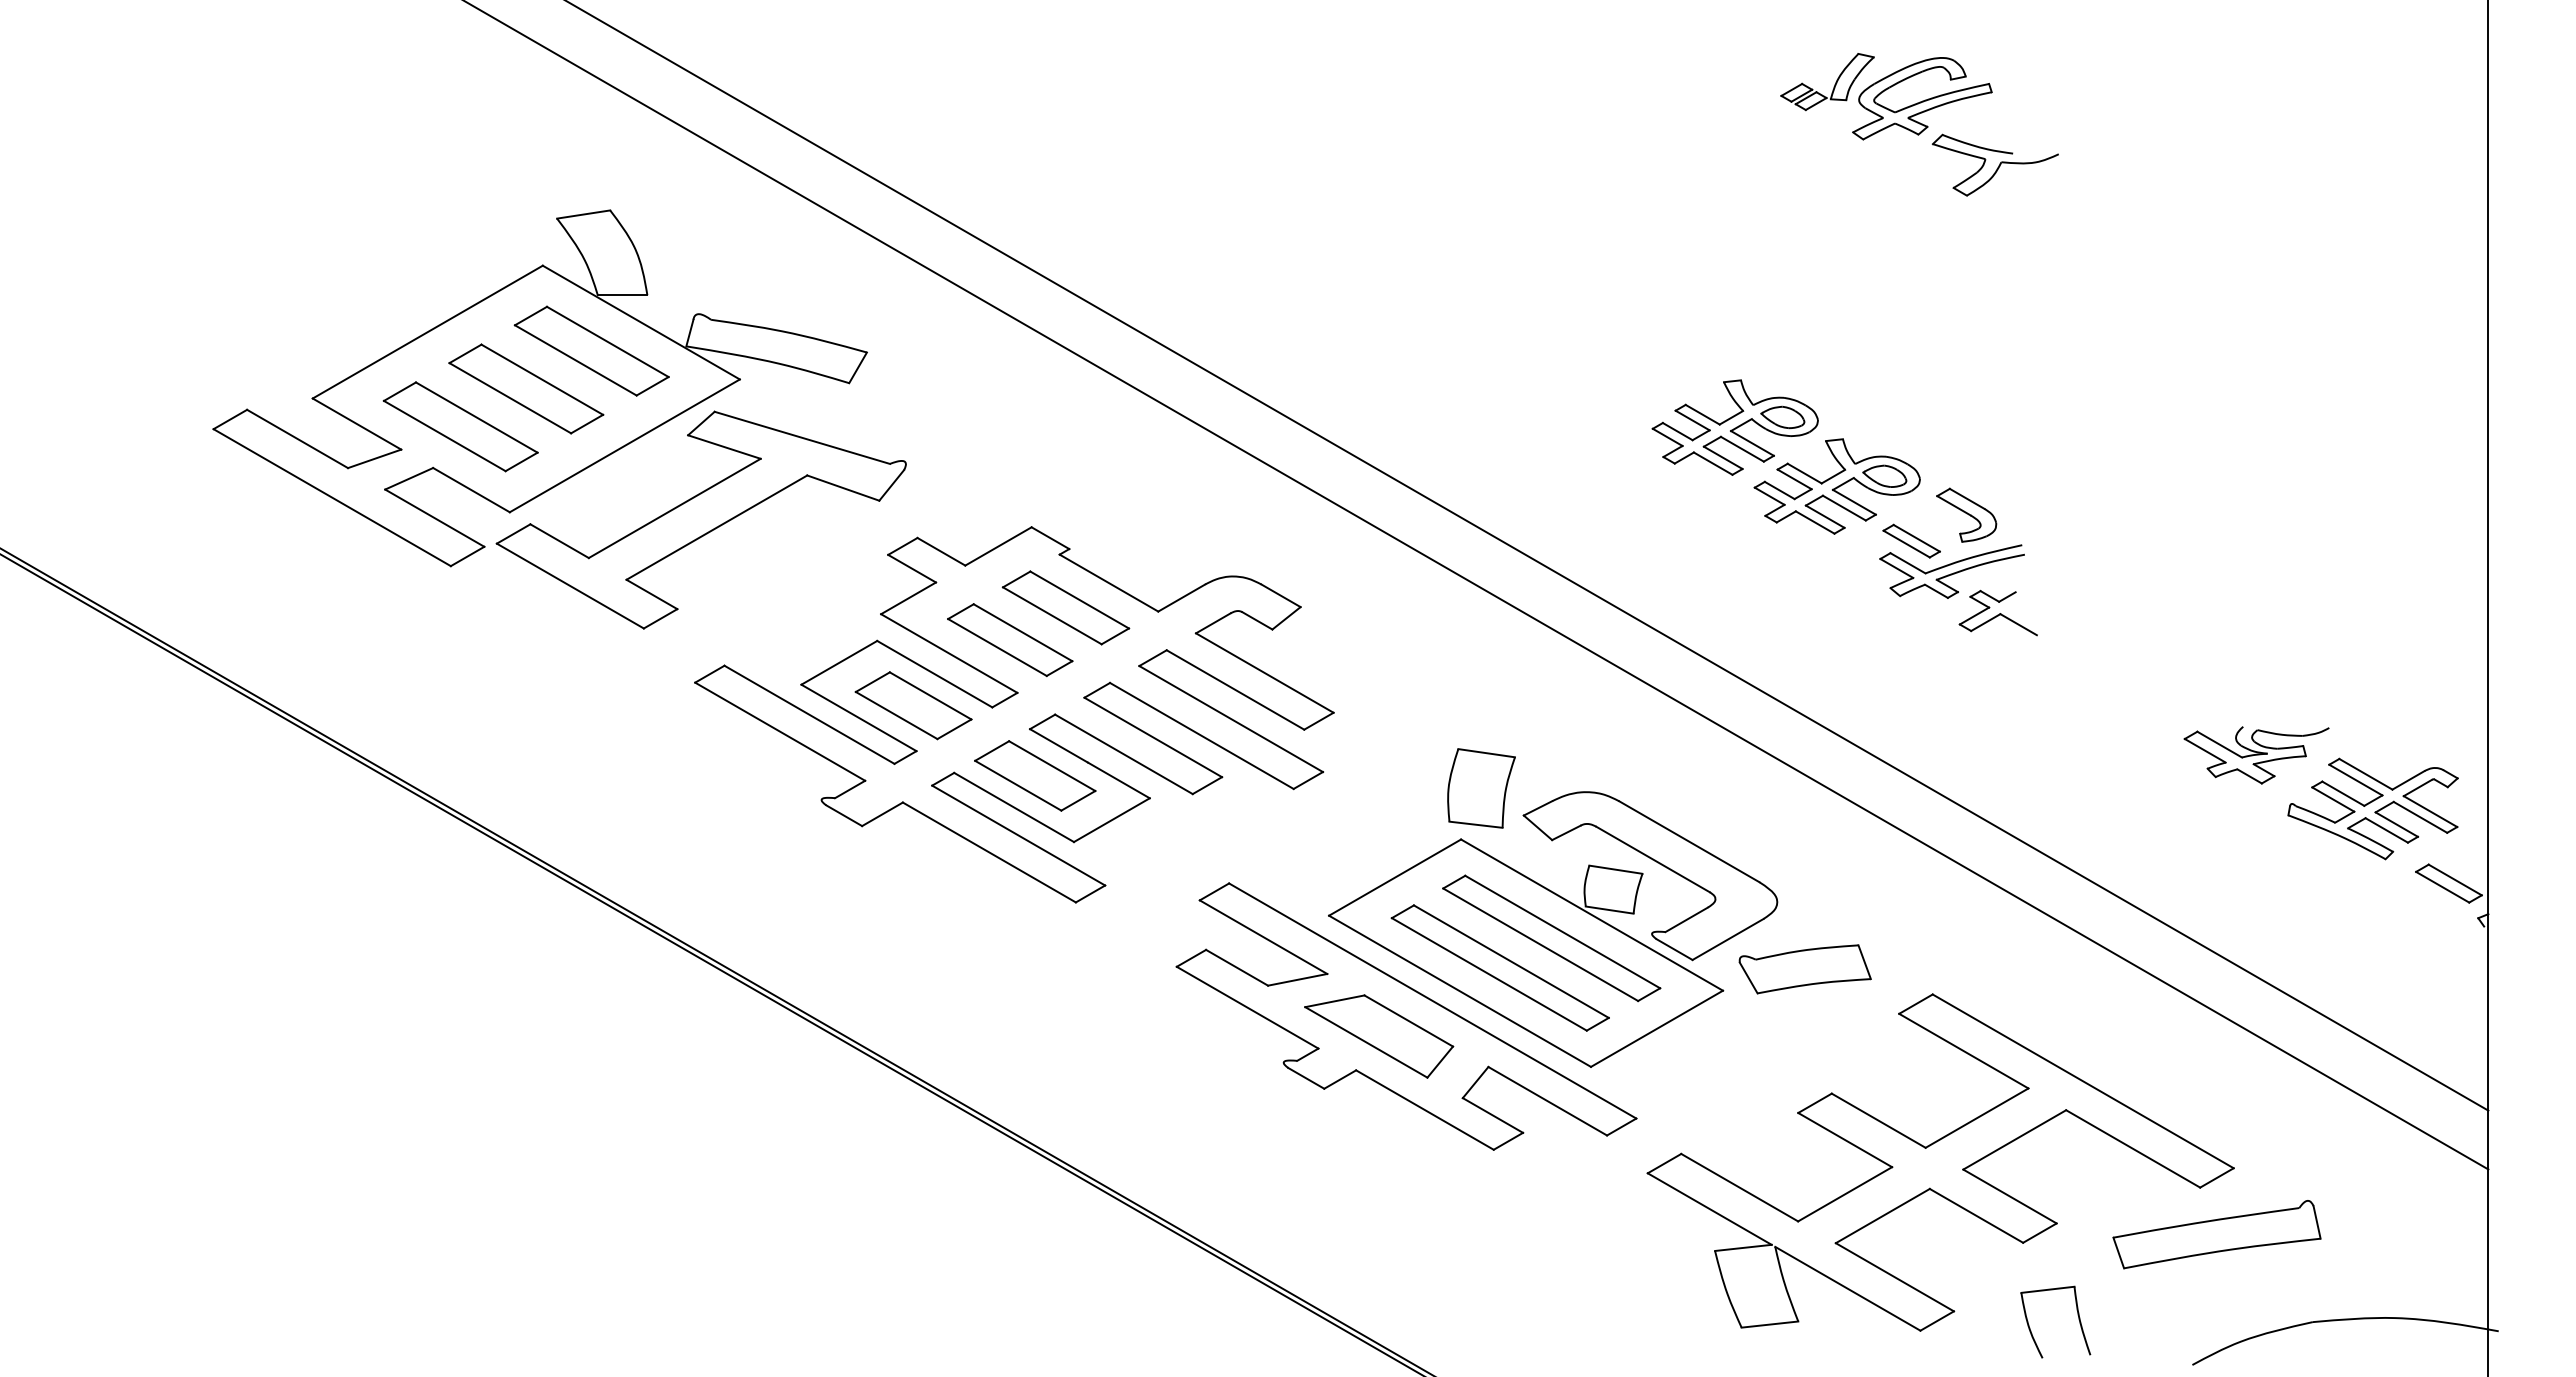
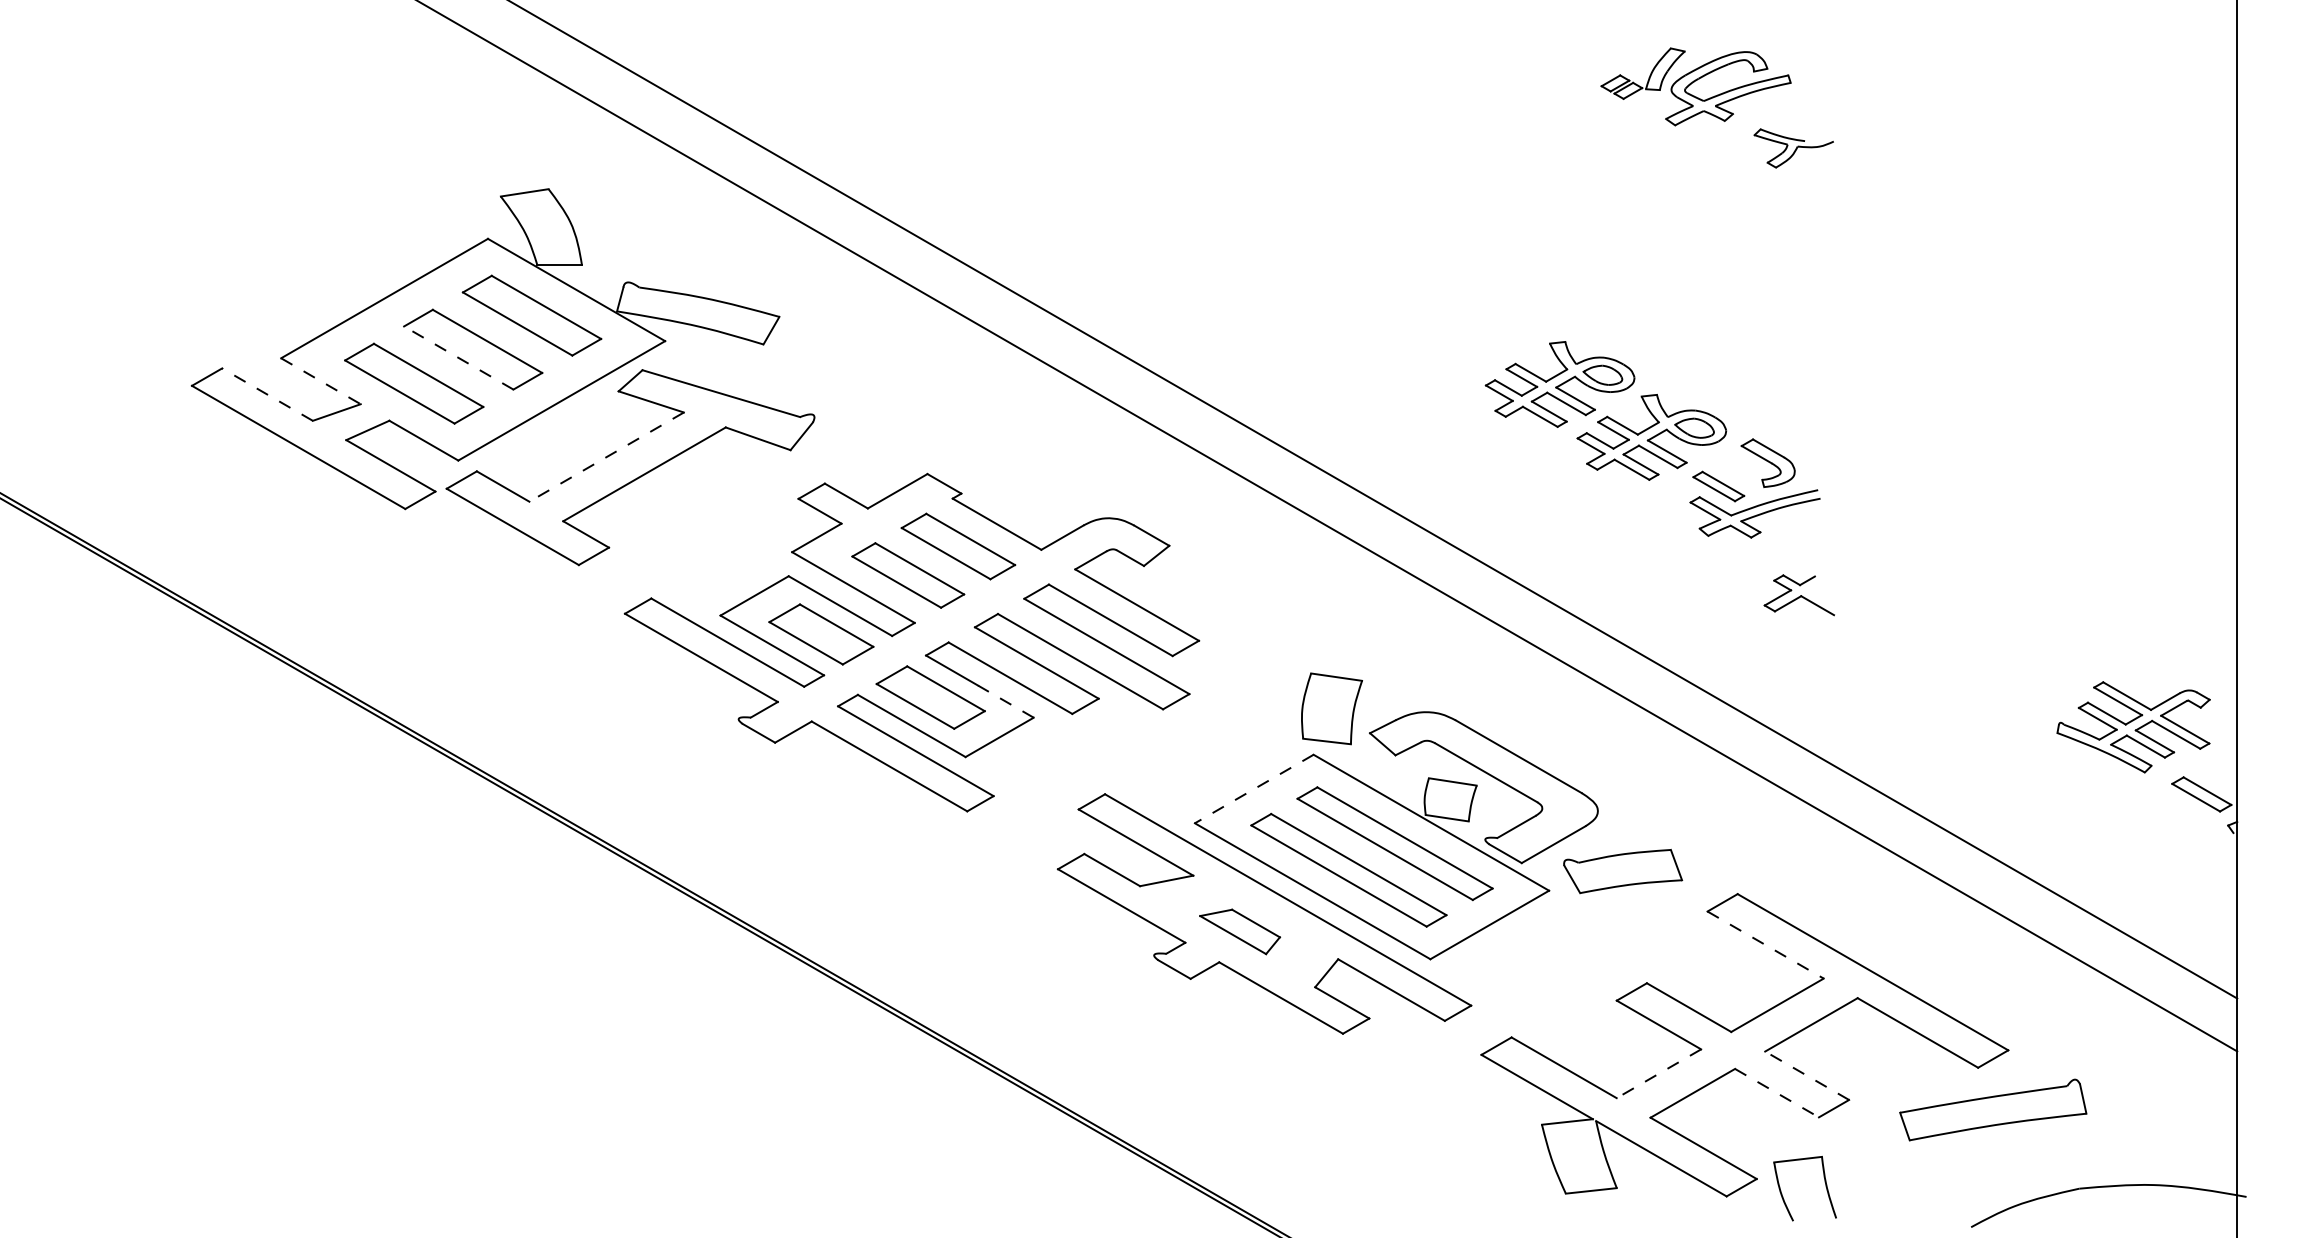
part: (1994, 164) -> (1793, 147), size x0.7
line: (509, 397) -> (458, 357), solid -> dashed
line: (357, 424) -> (321, 381), solid -> dashed
line: (297, 438) -> (267, 394), solid -> dashed
line: (674, 508) -> (606, 457), solid -> dashed
part: (1997, 612) -> (1798, 594), moved
part: (2256, 755) -> (2028, 679), removed
line: (1118, 780) -> (1005, 701), solid -> dashed
line: (1394, 877) -> (1253, 788), solid -> dashed
part: (1379, 1036) -> (1240, 931), size x0.6
line: (1963, 1051) -> (1765, 945), solid -> dashed
line: (1844, 1194) -> (1658, 1073), solid -> dashed
line: (2010, 1196) -> (1807, 1075), solid -> dashed
line: (1976, 1215) -> (1777, 1092), solid -> dashed
part: (2077, 1315) -> (1824, 1182), moved

